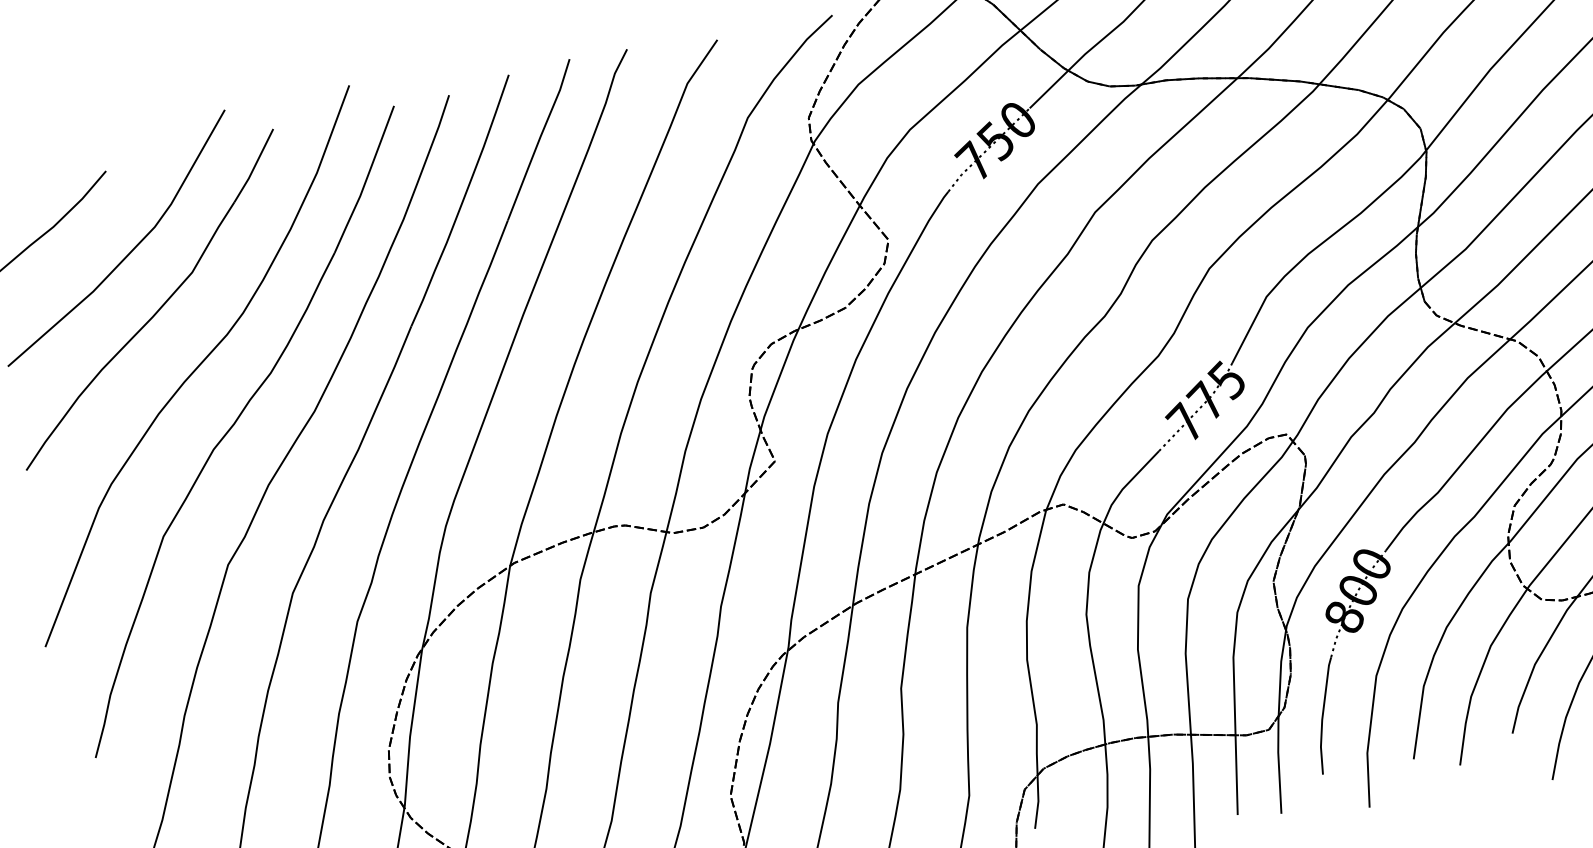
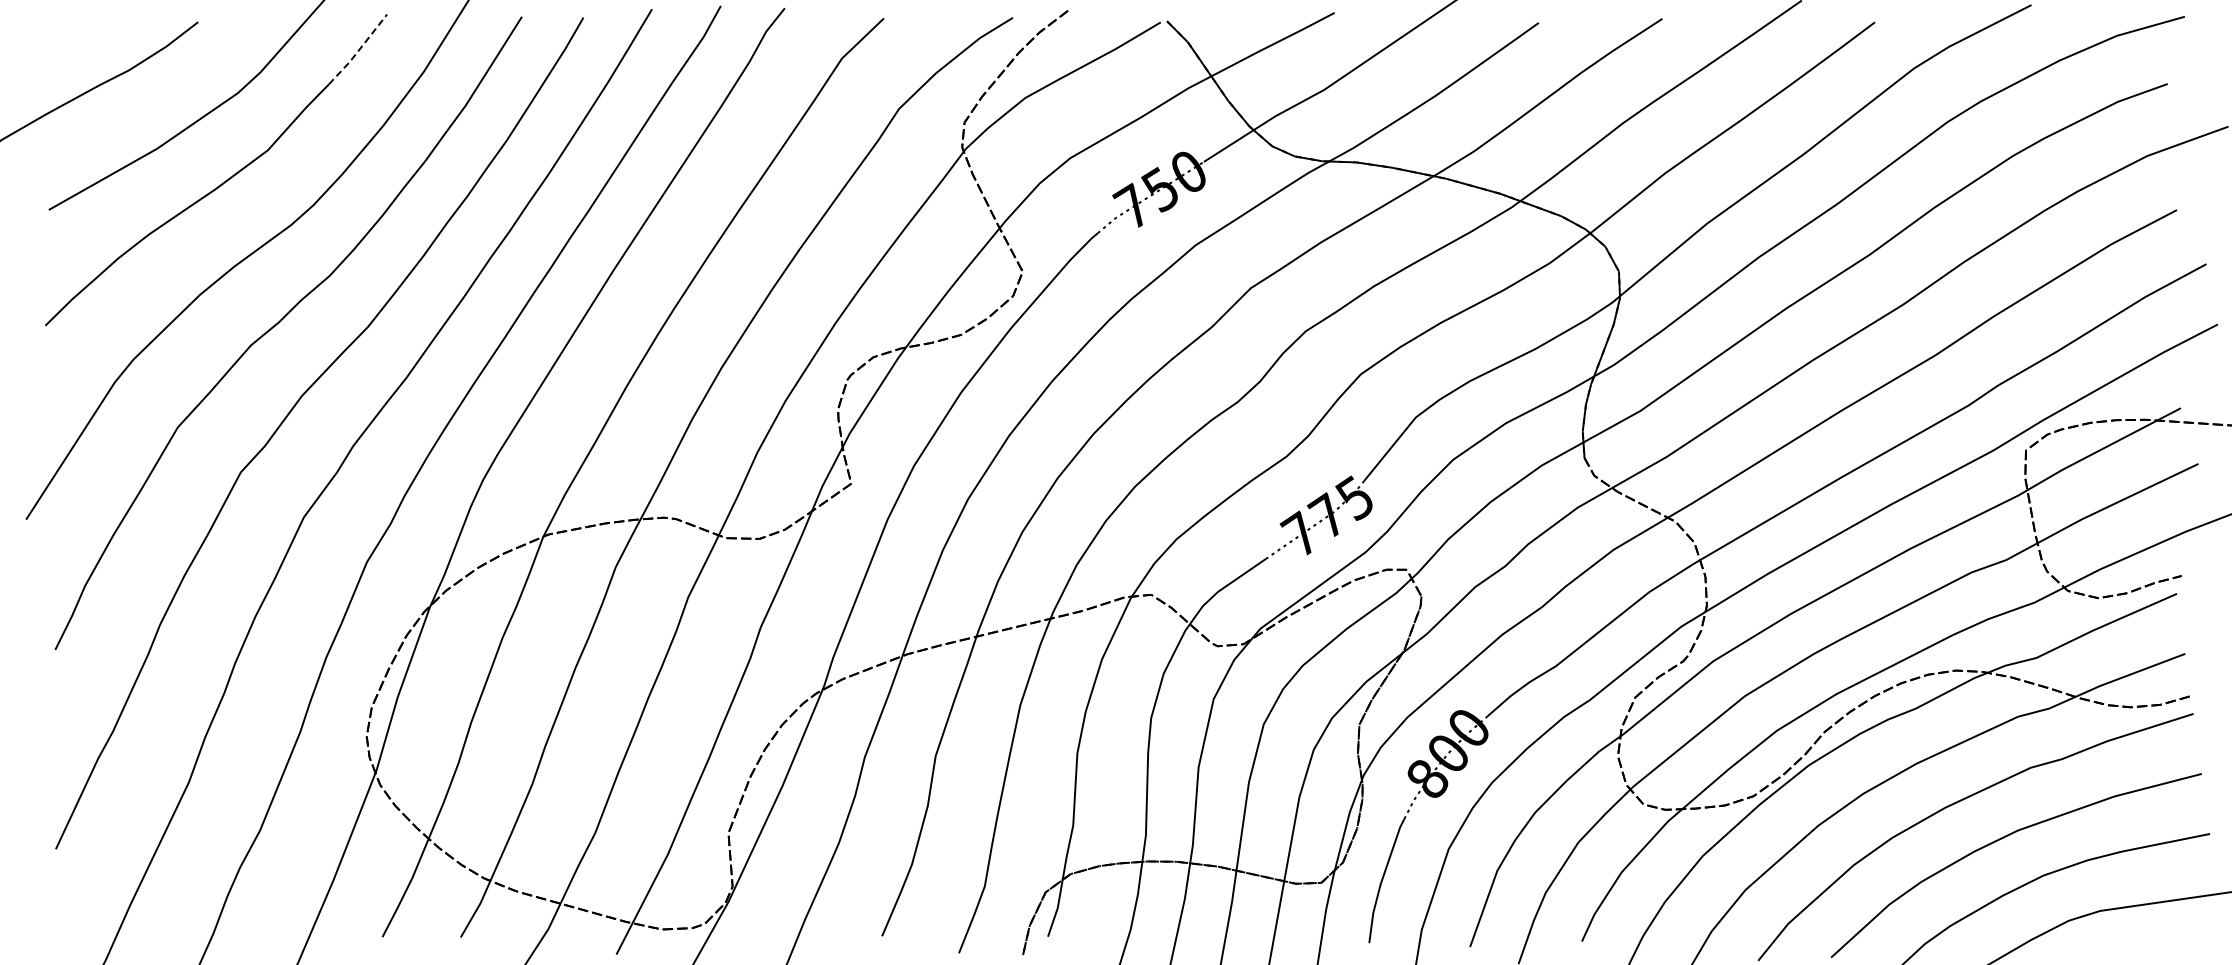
line: (254, 166) -> (358, 50), solid -> dashed

